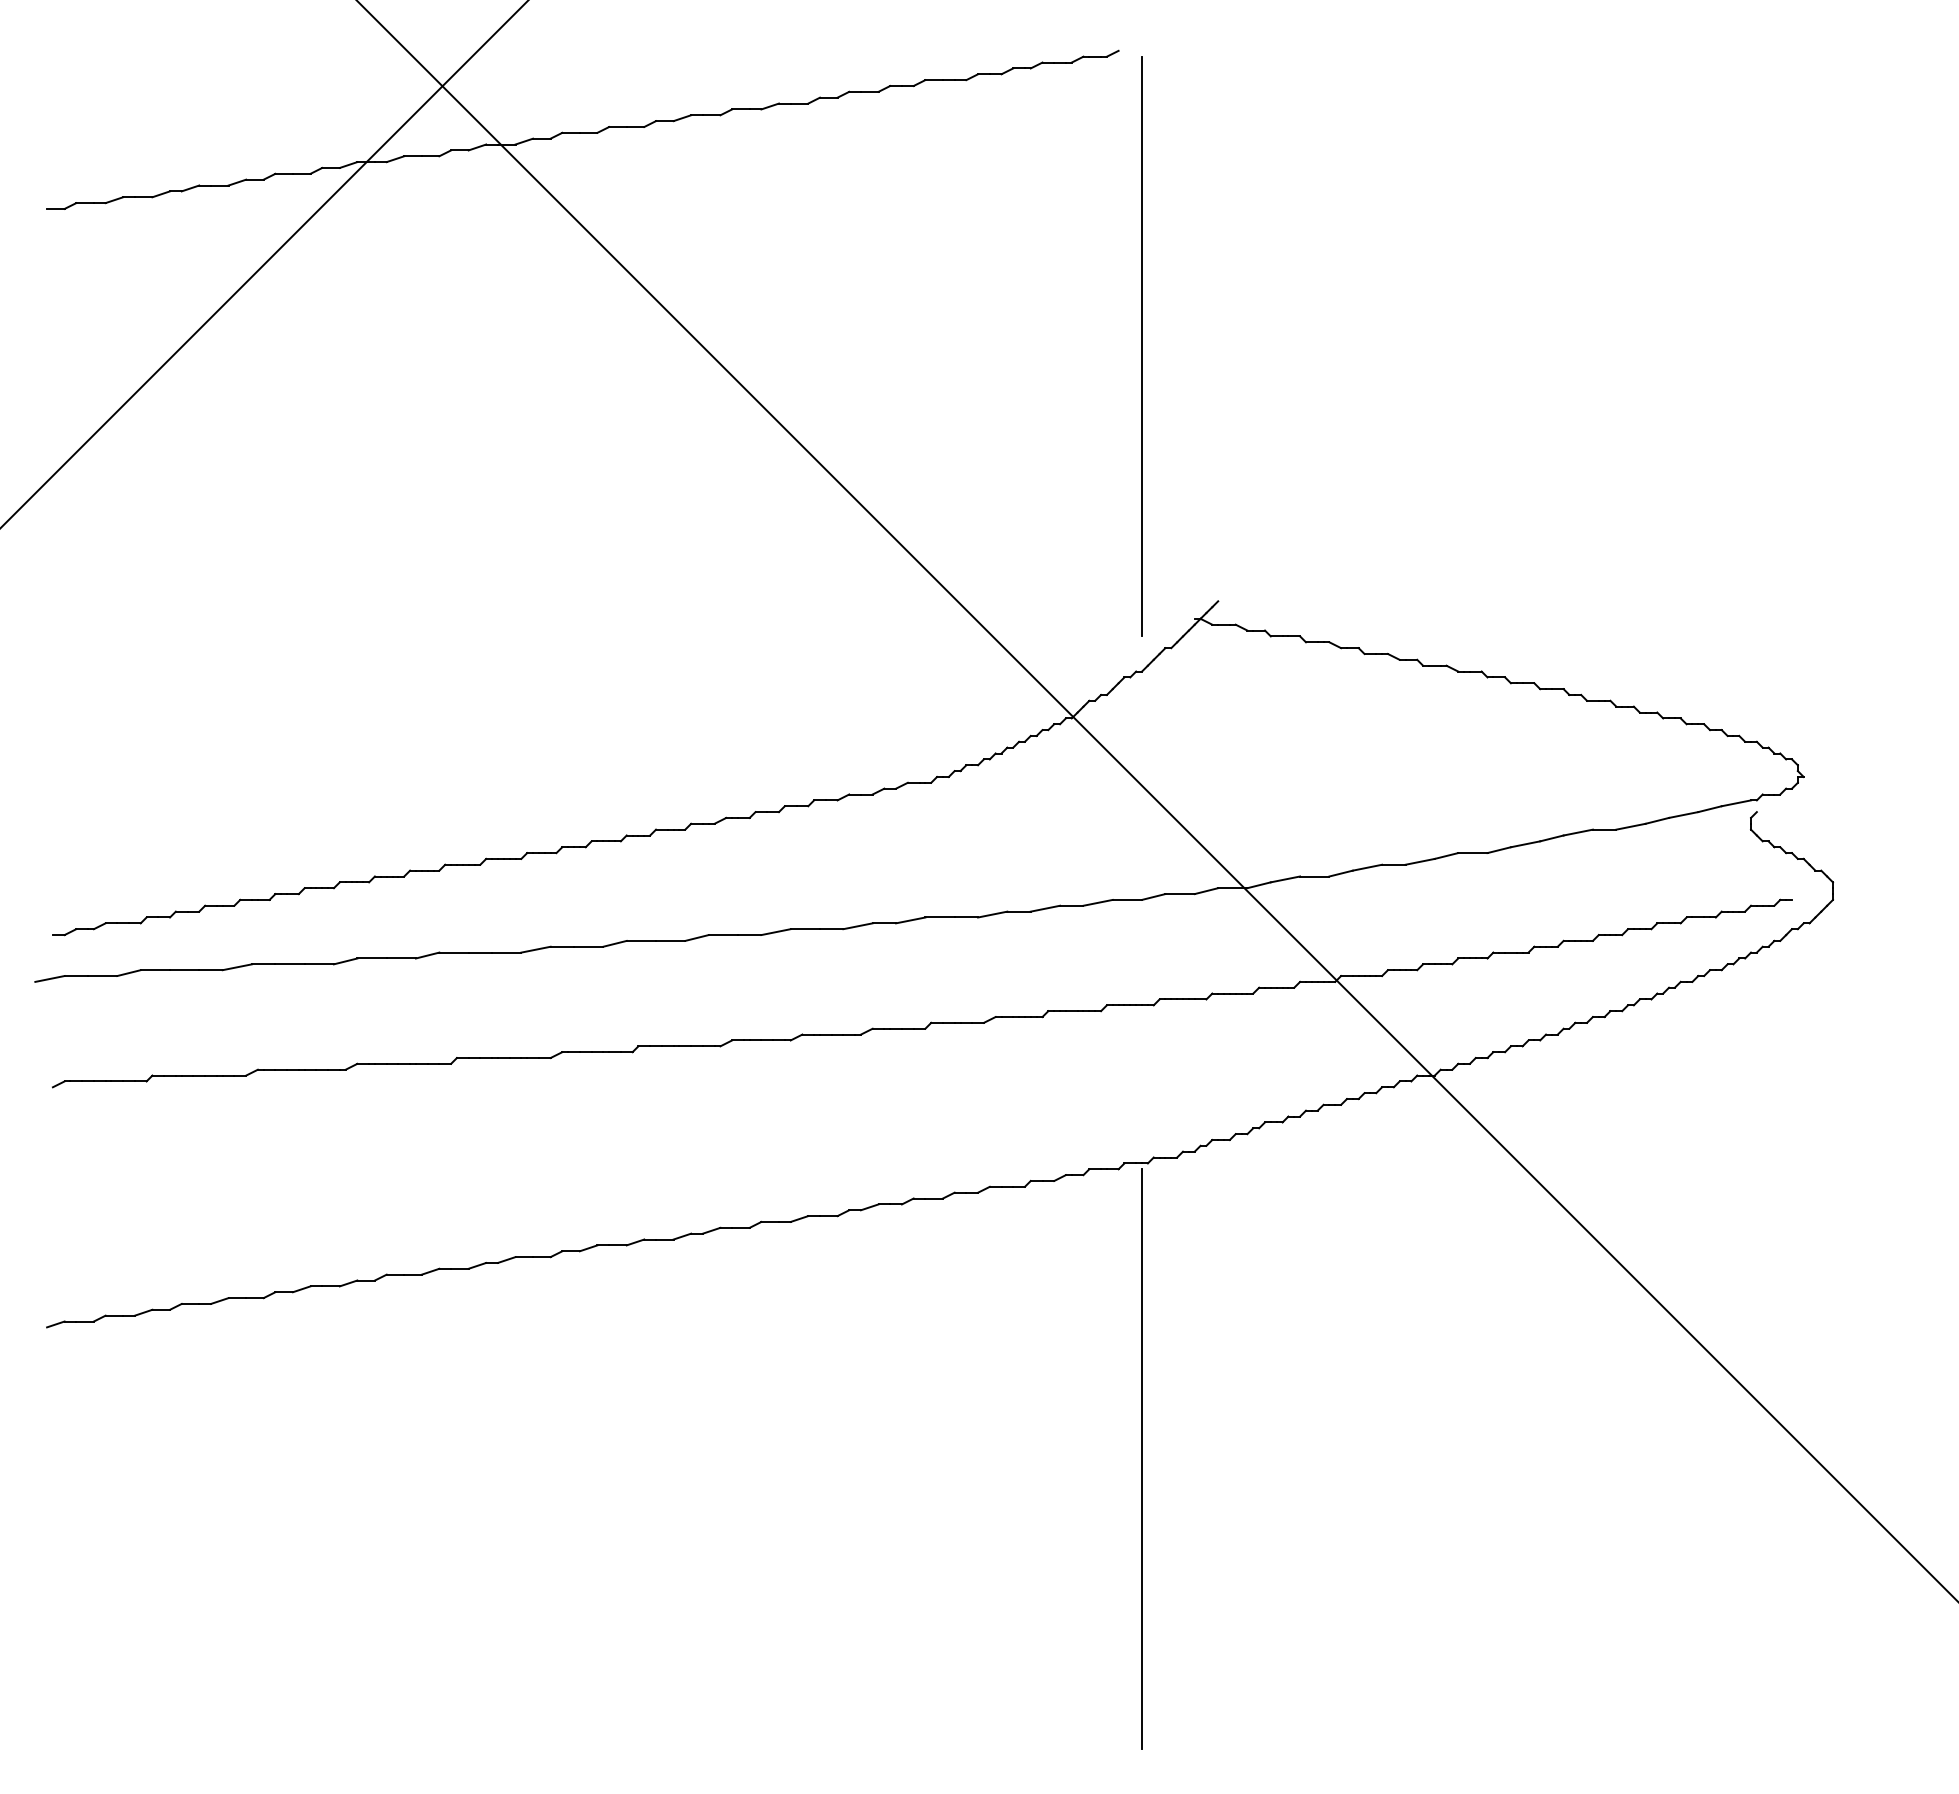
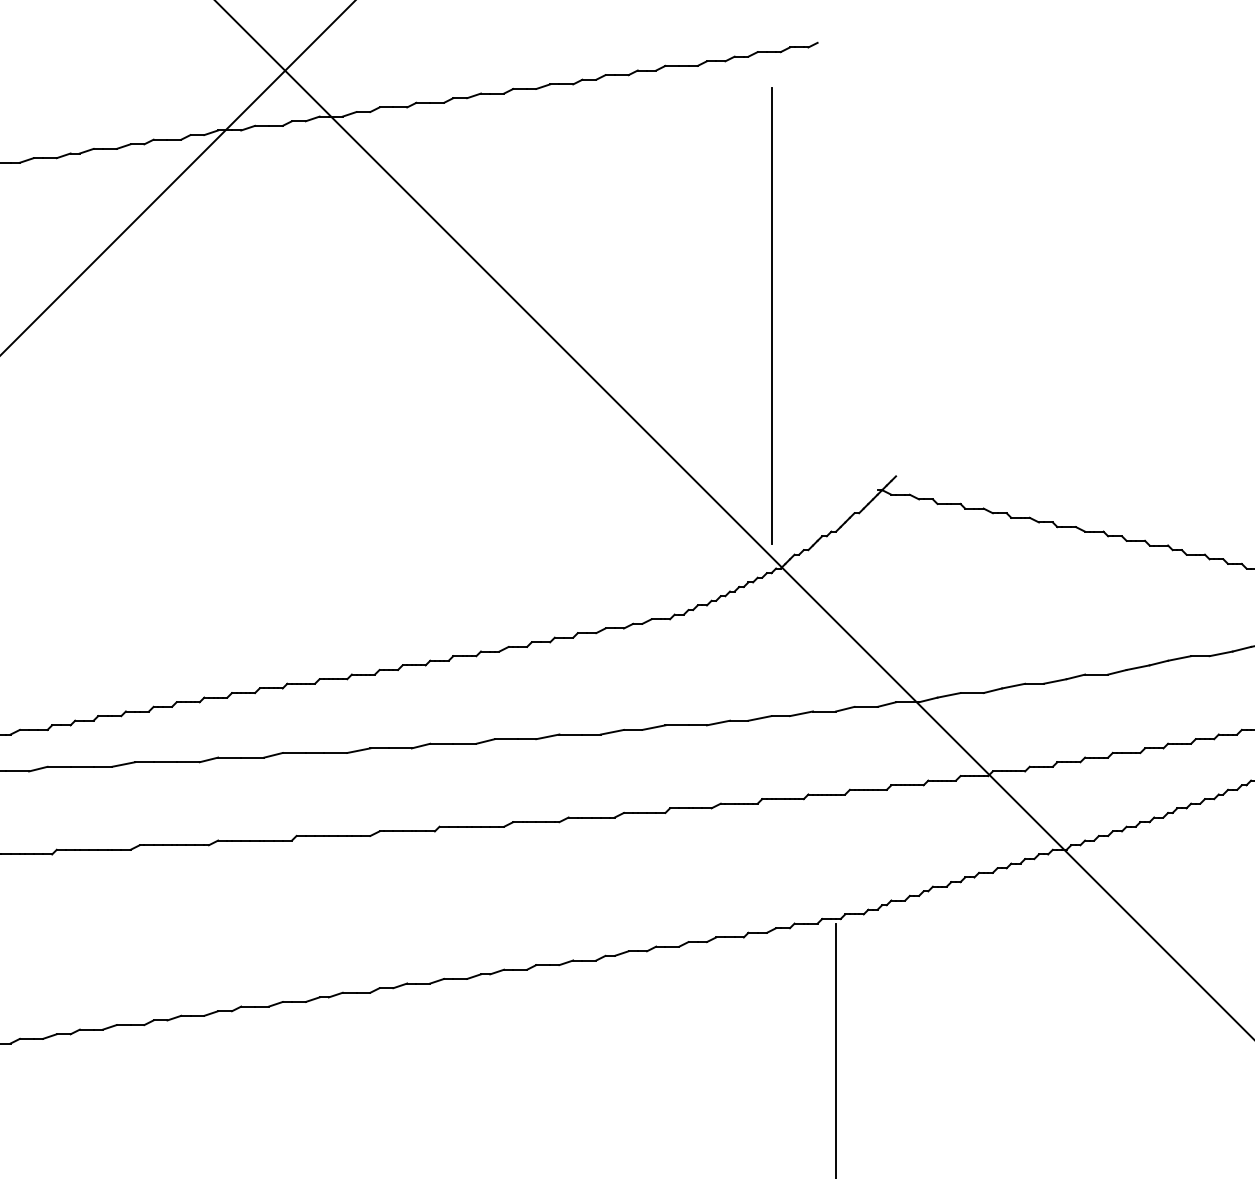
line: (1141, 346) -> (771, 315), moved

